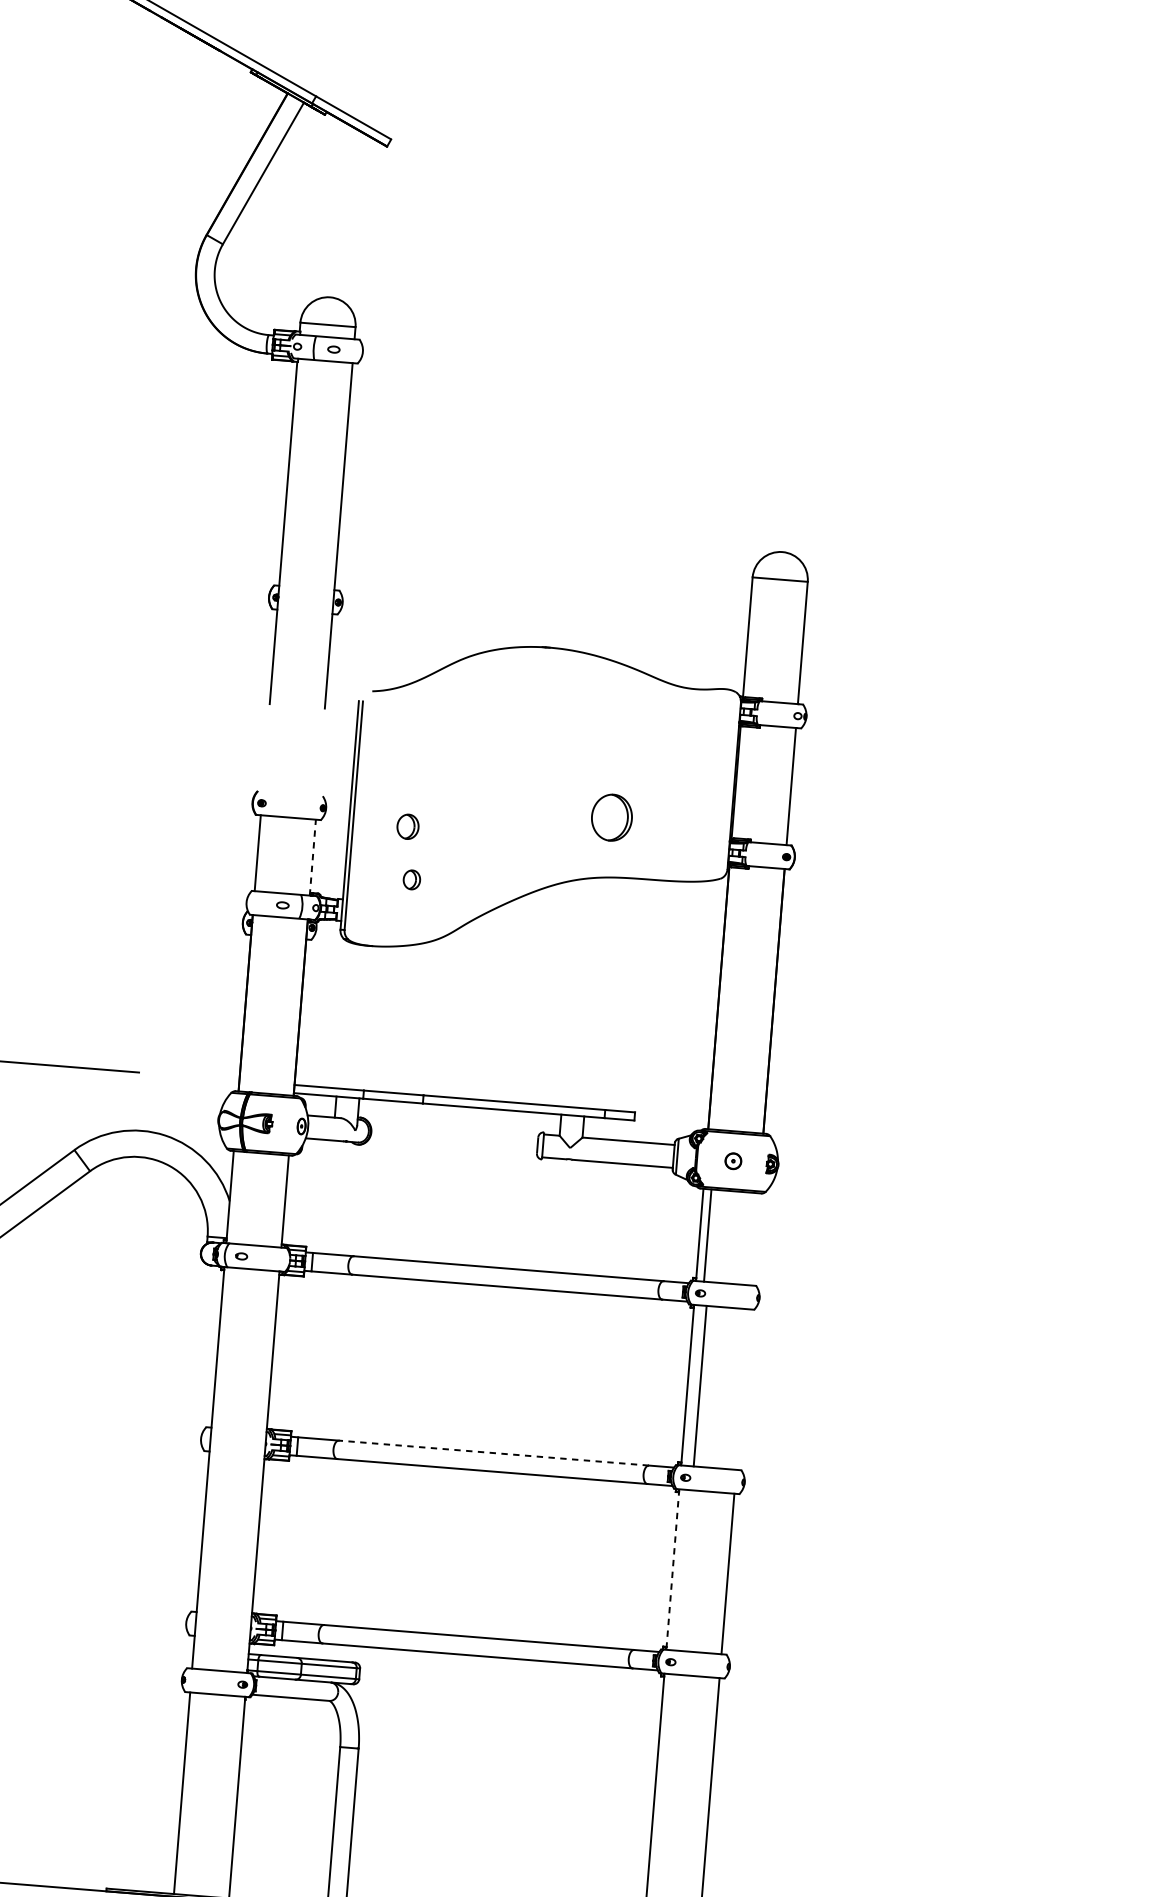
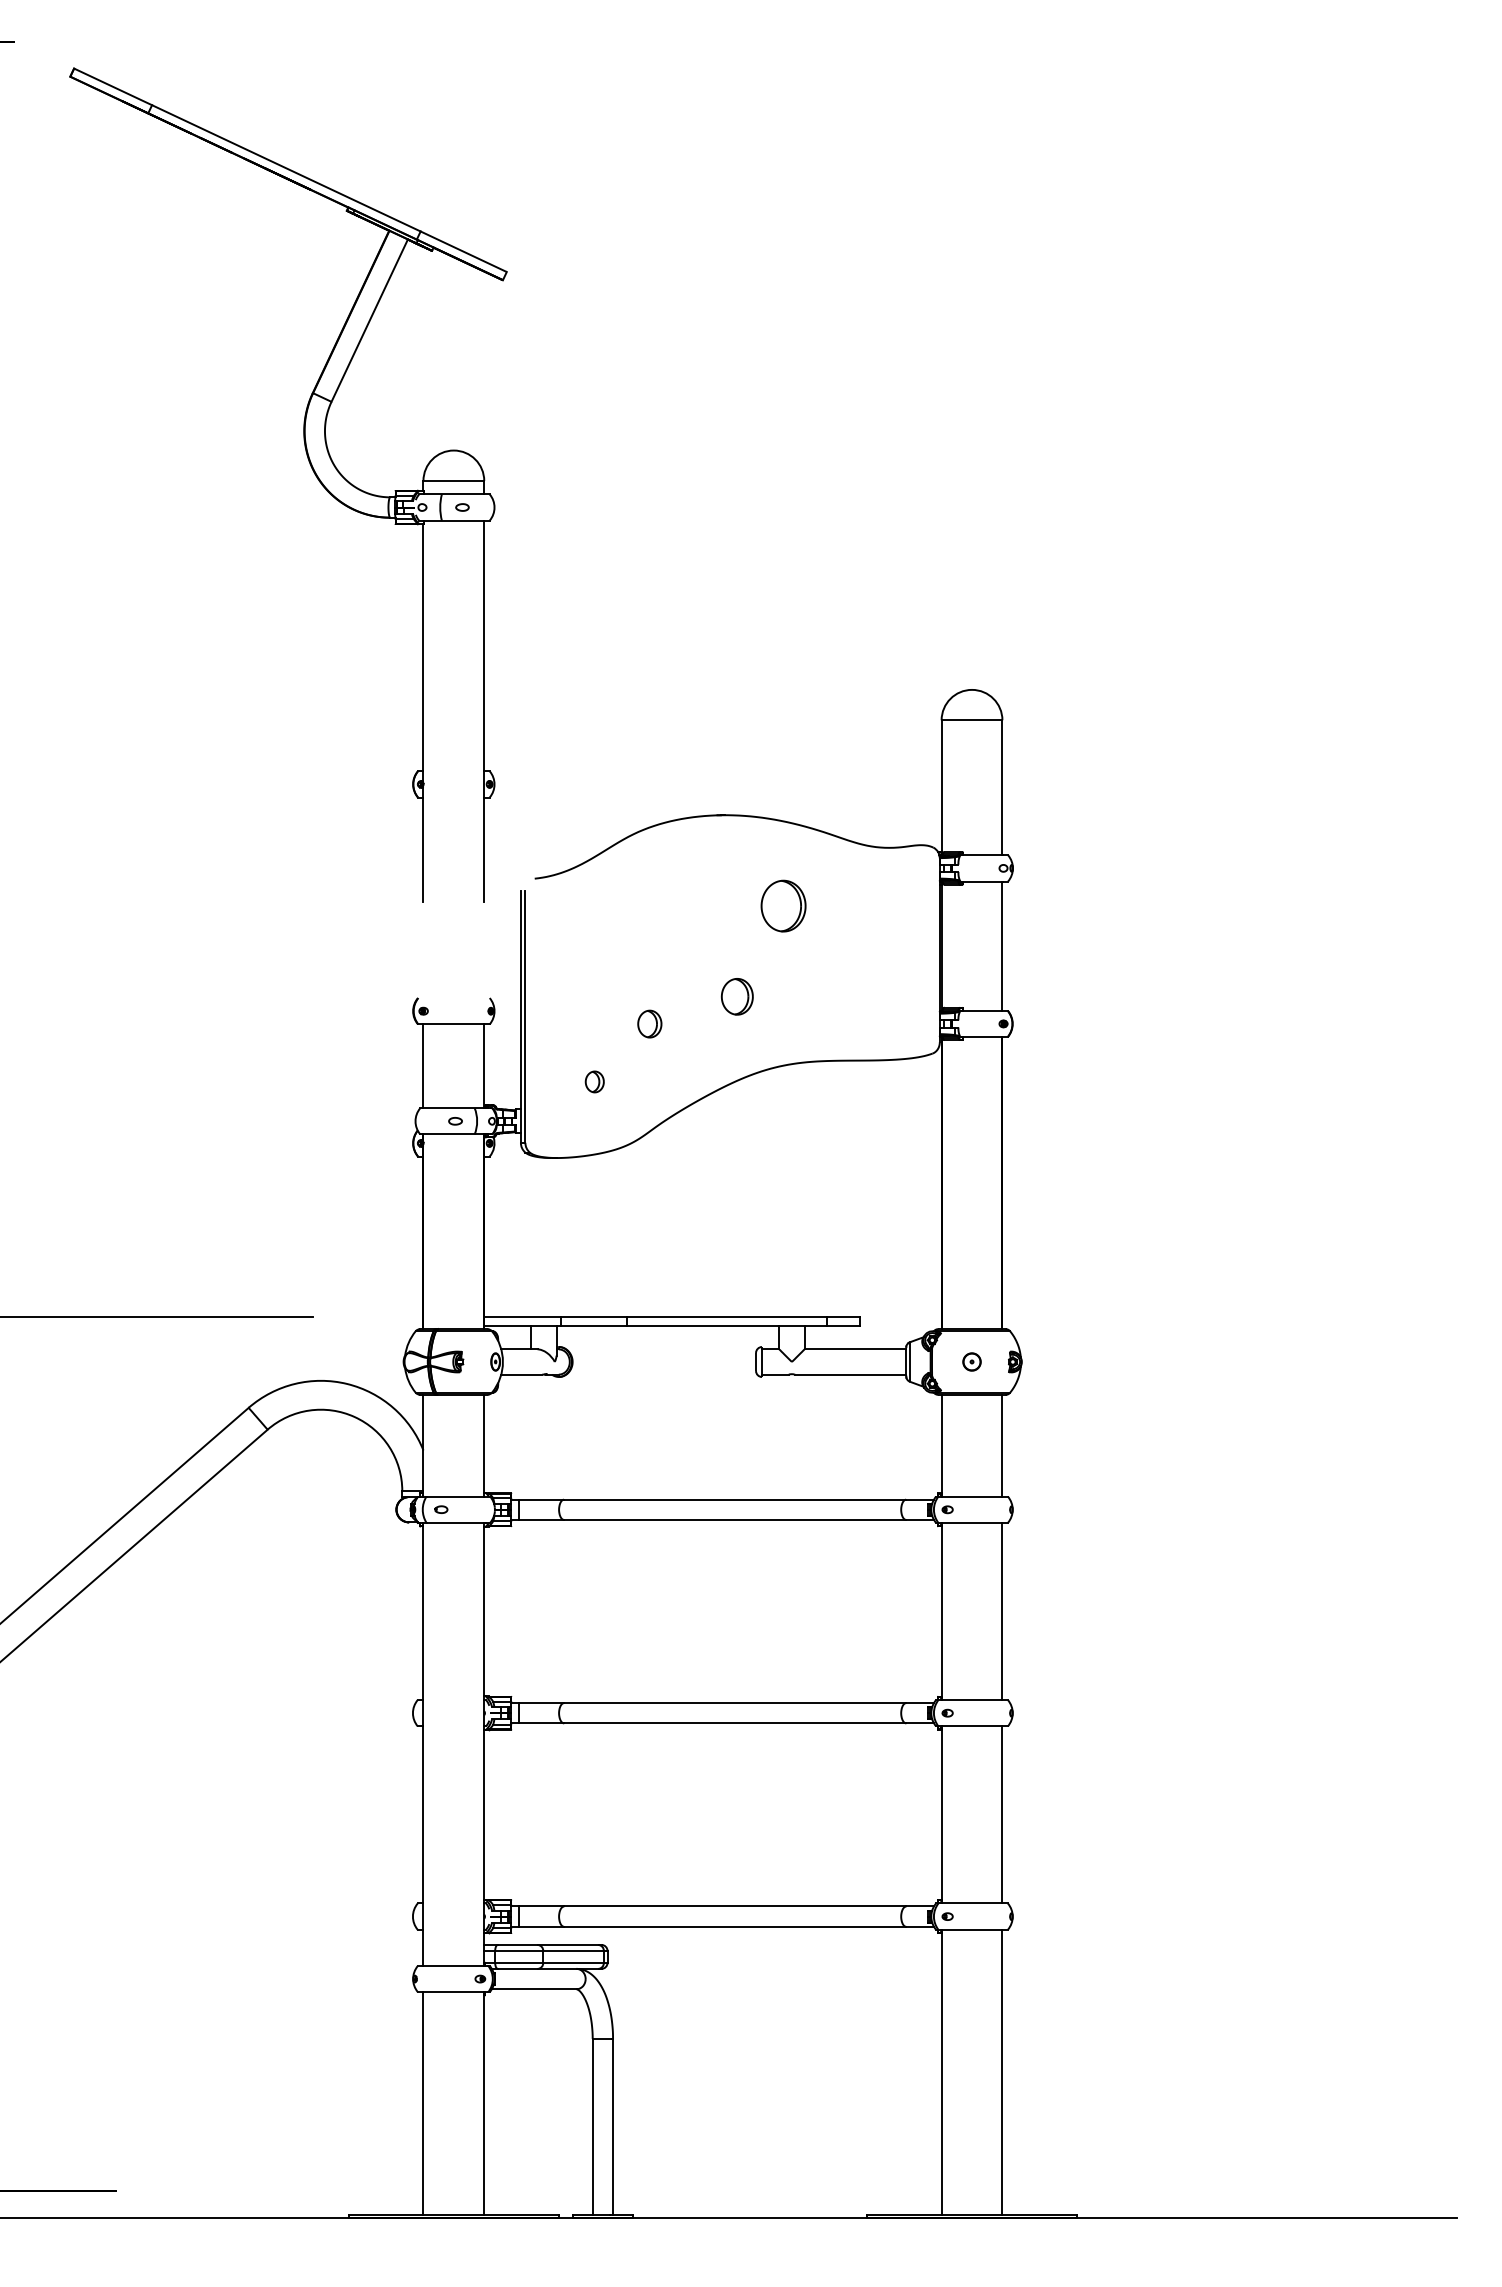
part: (546, 812) -> (736, 996), added
part: (611, 817) -> (783, 905), moved
part: (407, 826) -> (649, 1023), moved
line: (313, 857) -> (484, 1066), dashed -> solid
line: (707, 1235) -> (1002, 1445), moved
line: (700, 1386) -> (1002, 1611), moved
line: (493, 1453) -> (734, 1703), dashed -> solid
line: (672, 1569) -> (941, 1814), dashed -> solid

